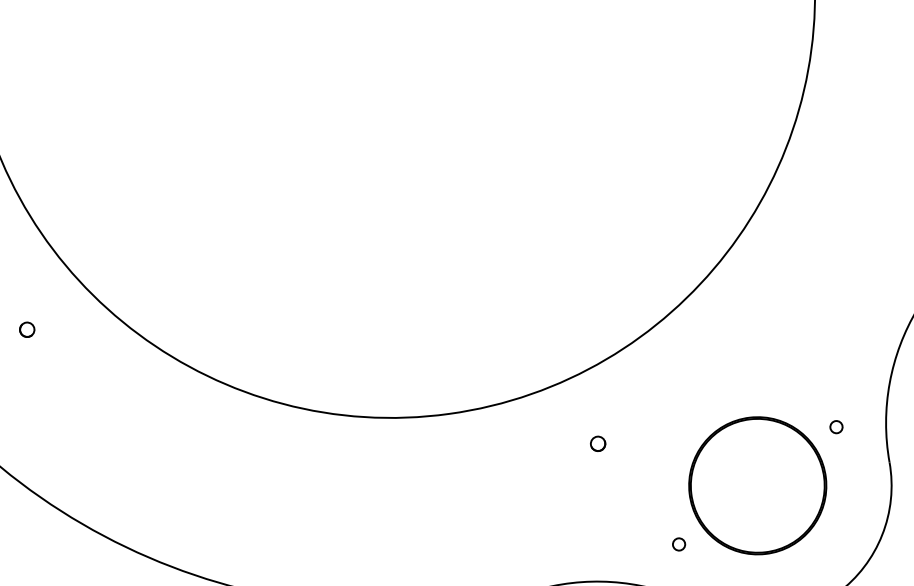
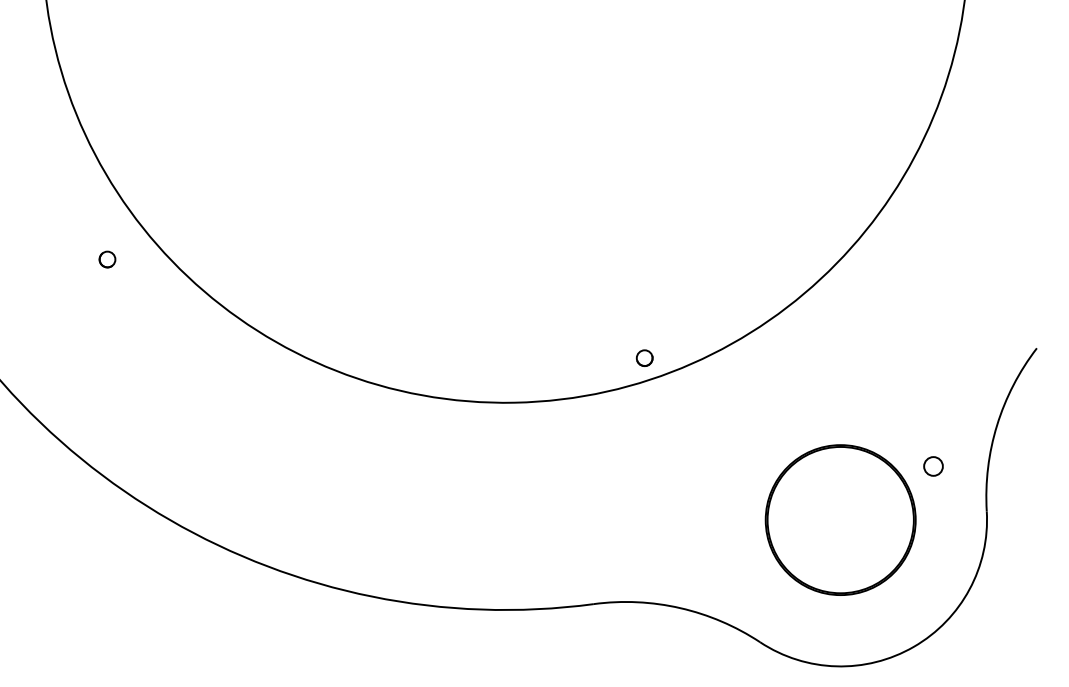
part: (27, 329) -> (107, 259), moved
circle: (836, 427) -> (933, 466), size x1.4
part: (597, 443) -> (644, 357), moved
circle: (678, 544) -> (747, 573), removed

